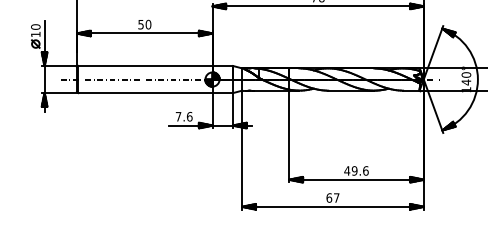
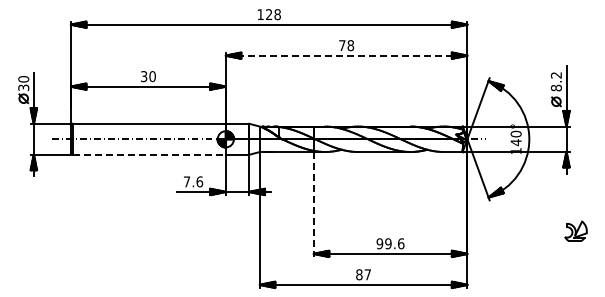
line: (318, 6) -> (346, 55), solid -> dashed
text: (141, 23) -> (144, 75), 50 -> 30
text: (35, 34) -> (23, 87), 10 -> 30
line: (145, 92) -> (149, 154), solid -> dashed
line: (289, 136) -> (313, 204), solid -> dashed
text: (346, 170) -> (379, 243), 49.6 -> 99.6
text: (329, 197) -> (359, 274), 67 -> 87

